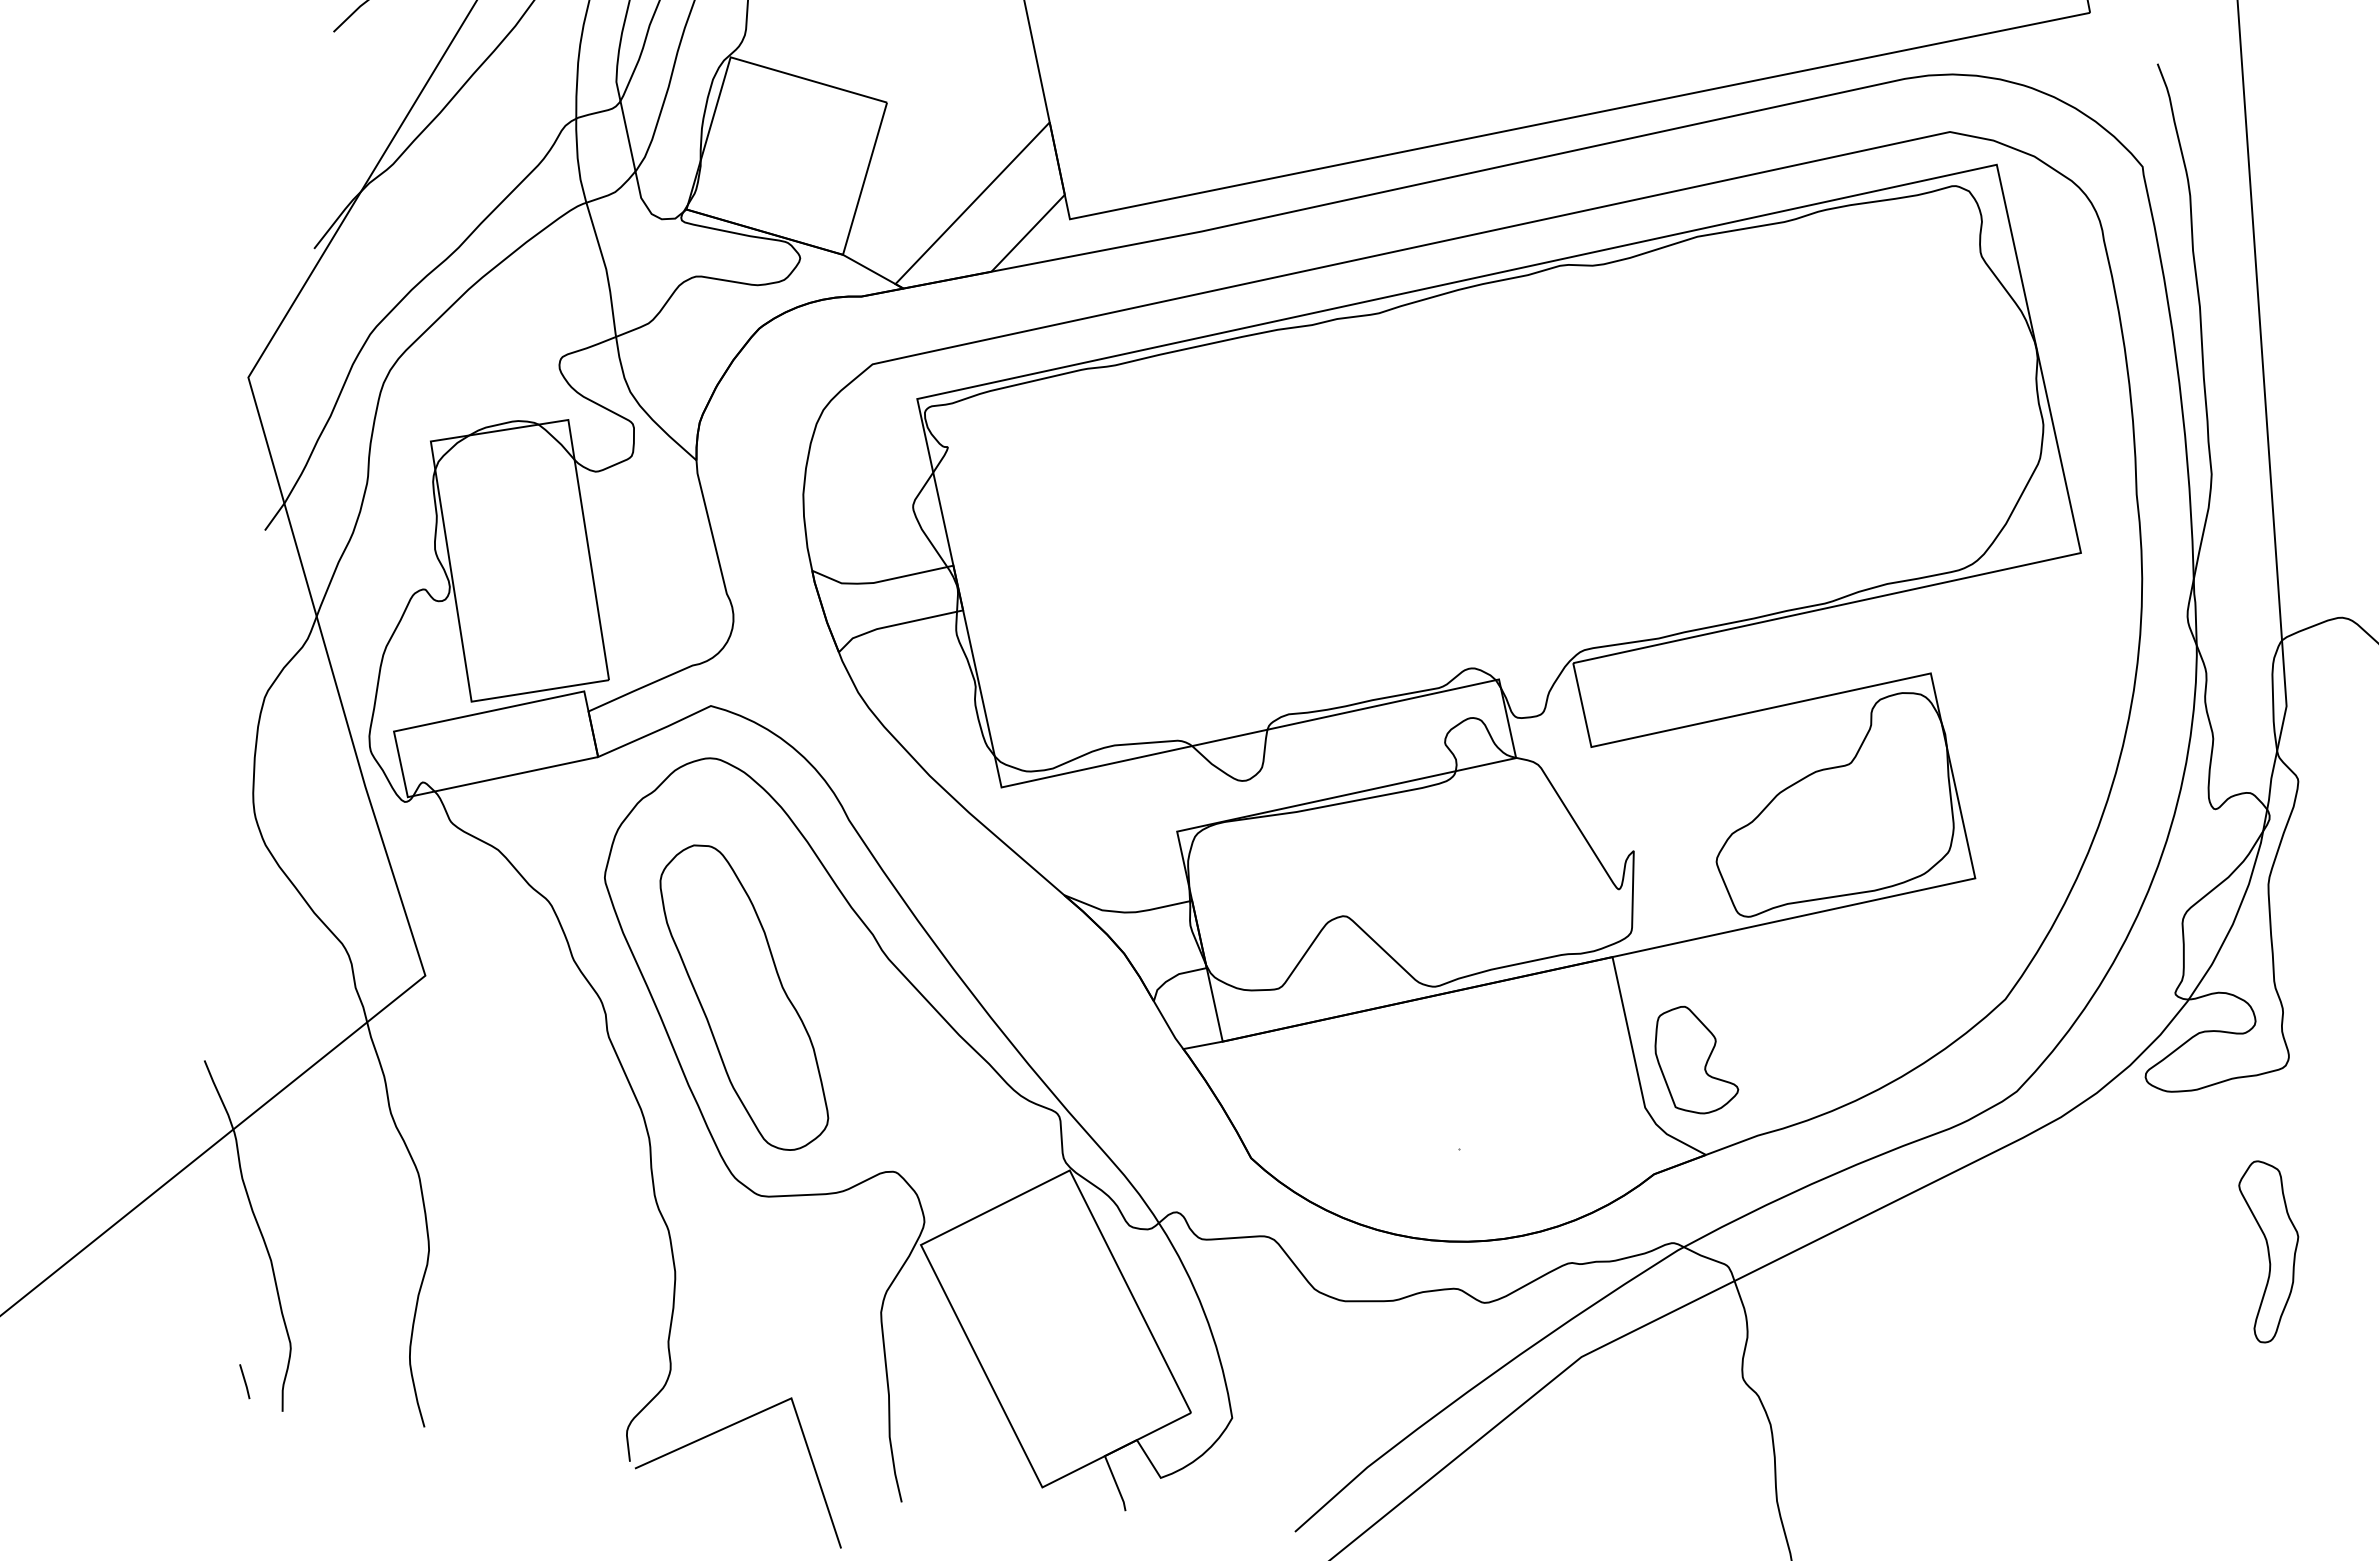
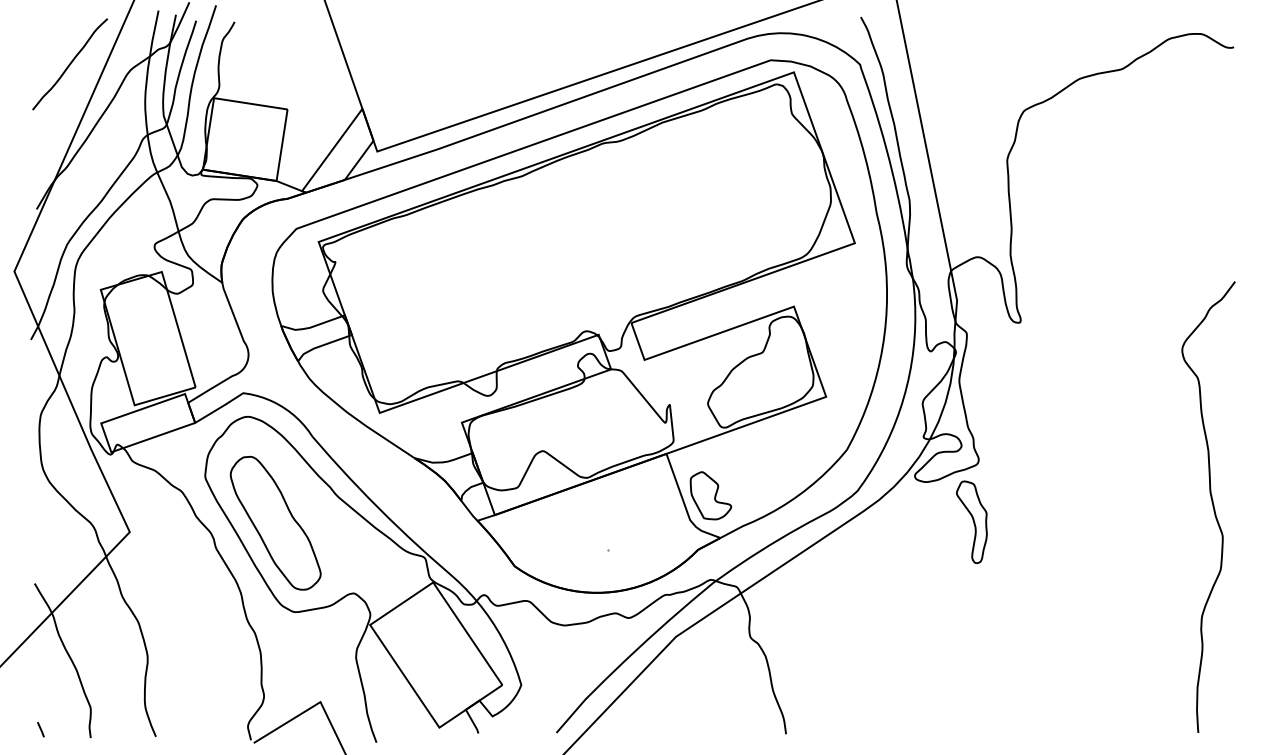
part: (2263, 1250) -> (971, 521), moved
line: (243, 1381) -> (40, 729), moved

